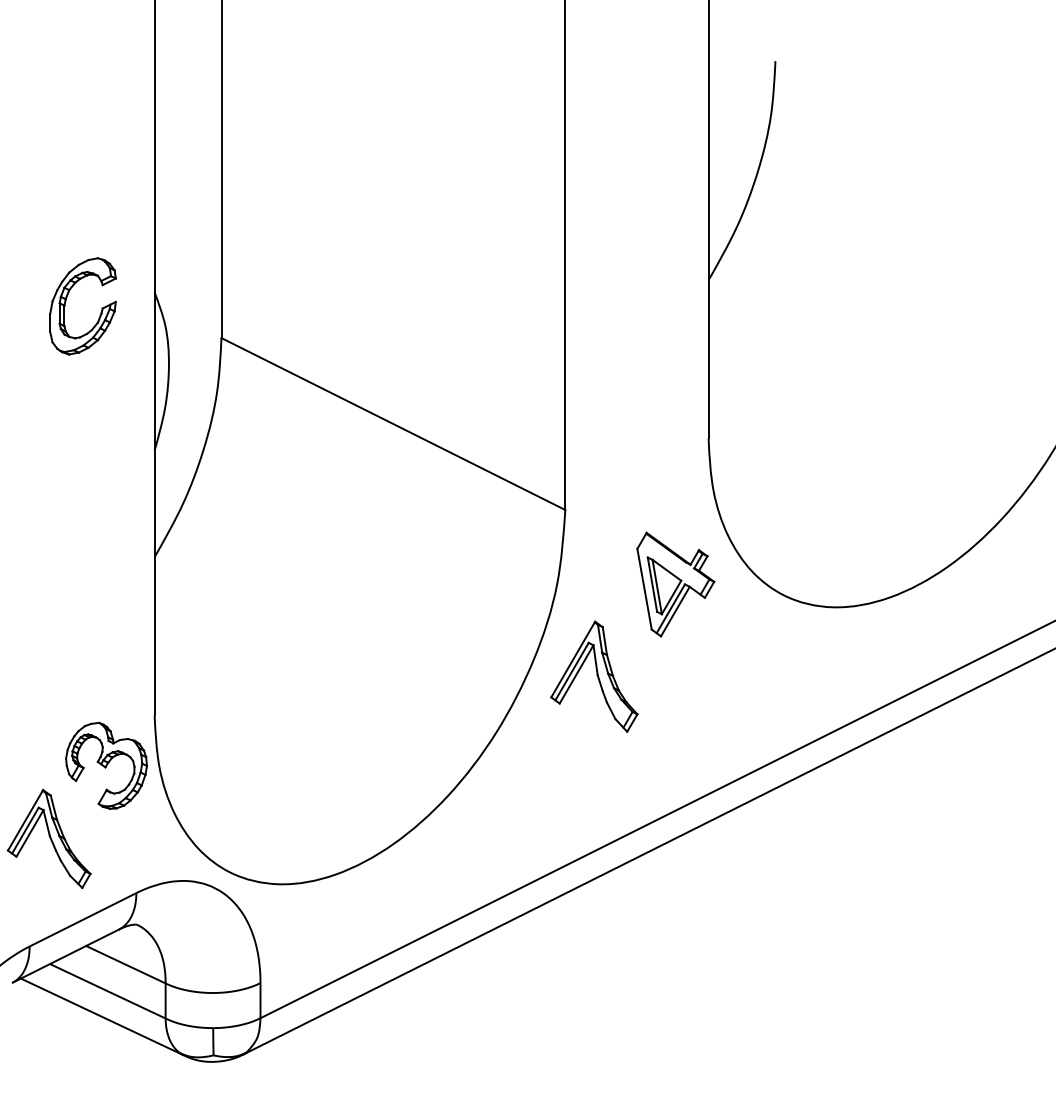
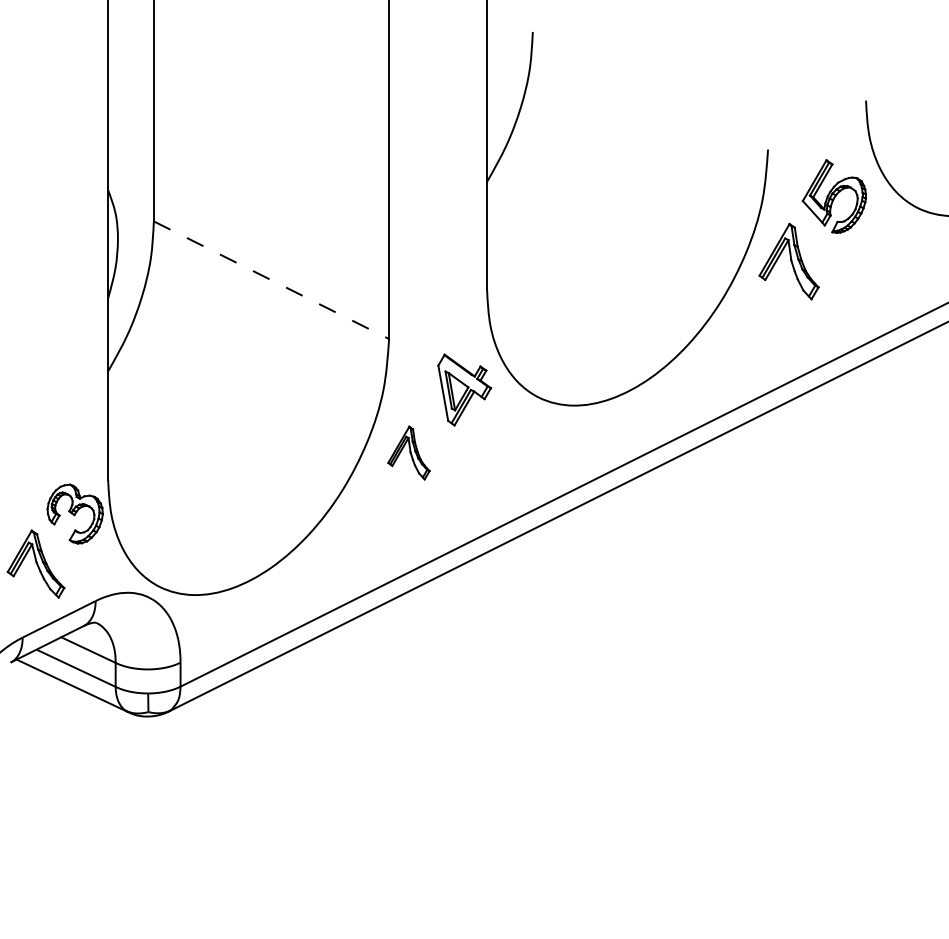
part: (67, 300) -> (48, 195), removed
line: (393, 424) -> (271, 280), solid -> dashed
part: (593, 675) -> (408, 452), size x0.7

